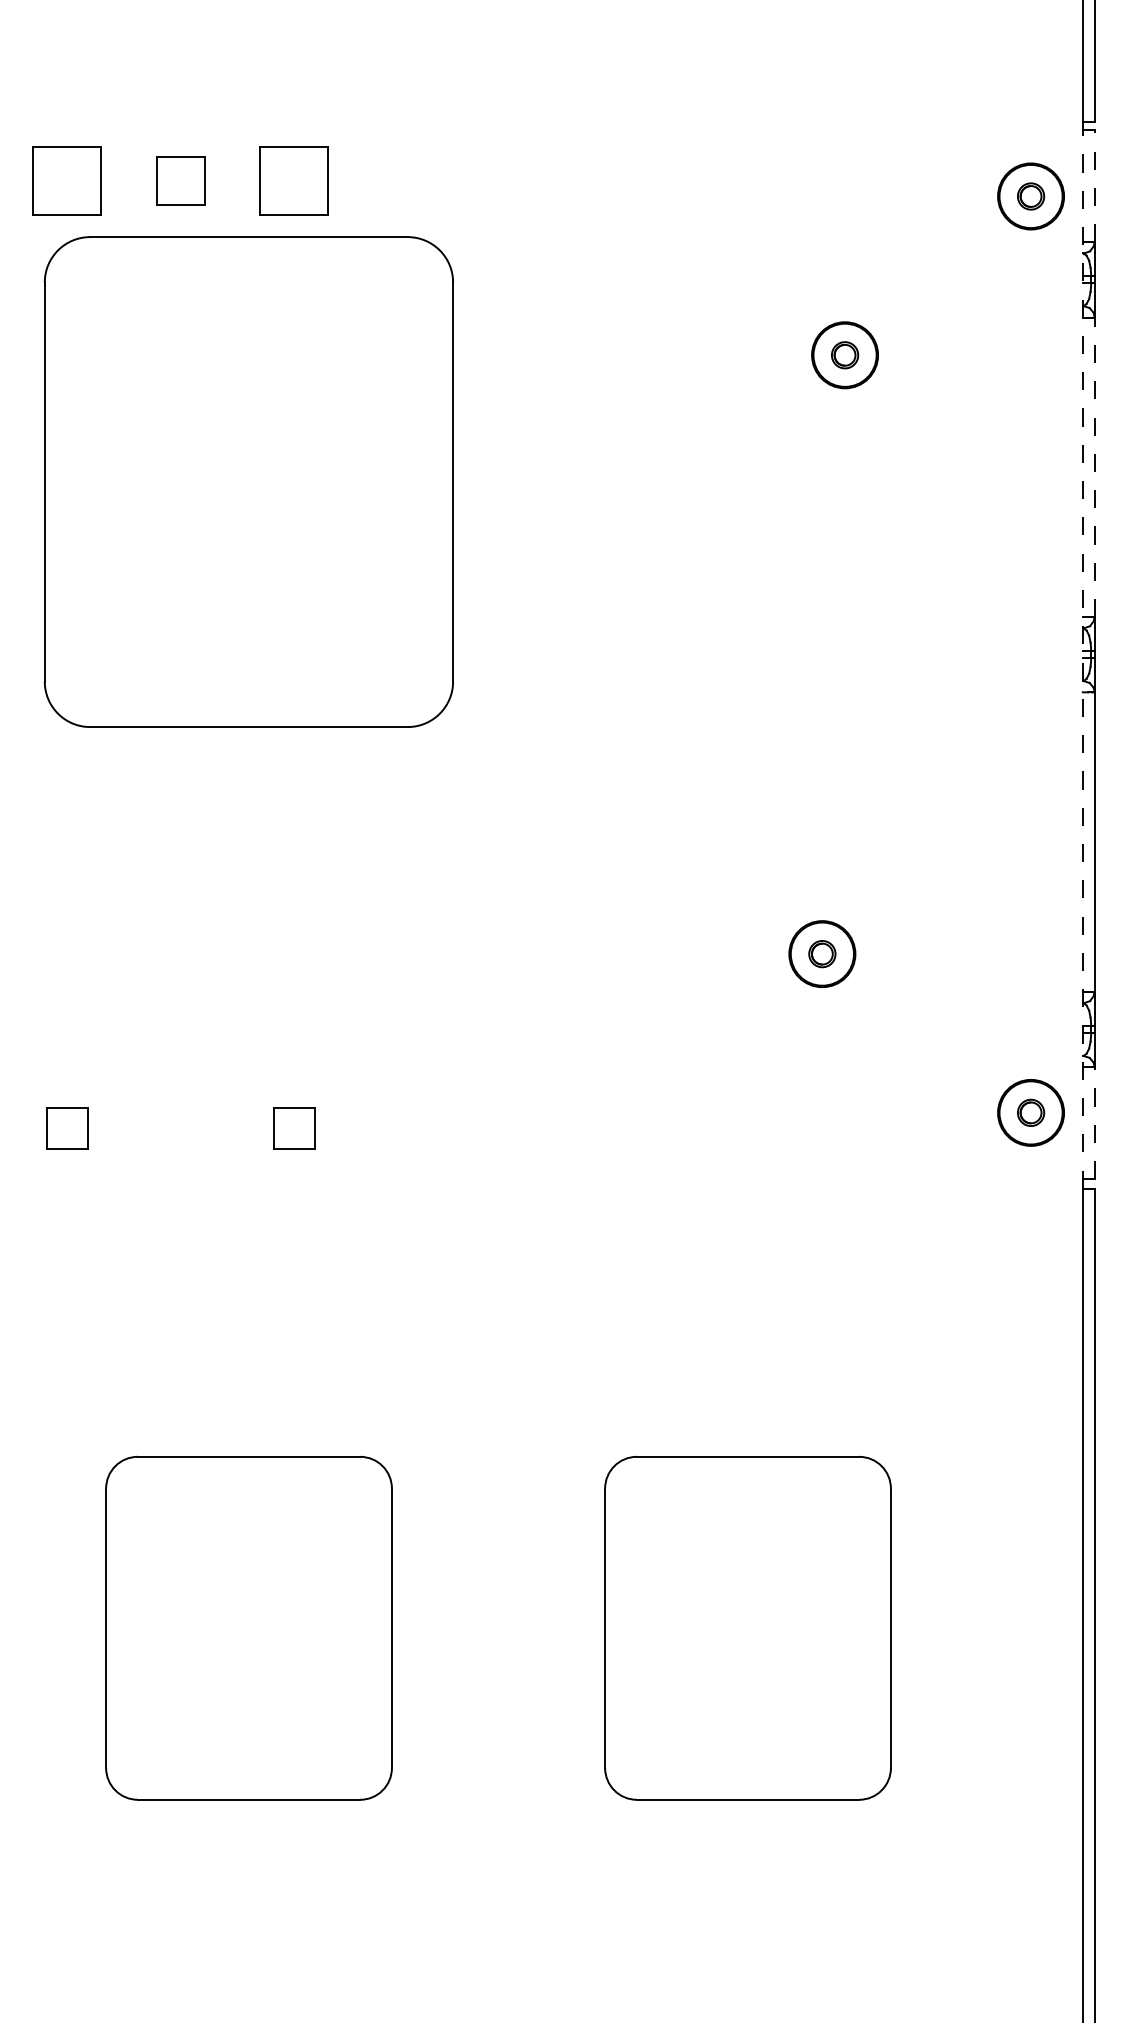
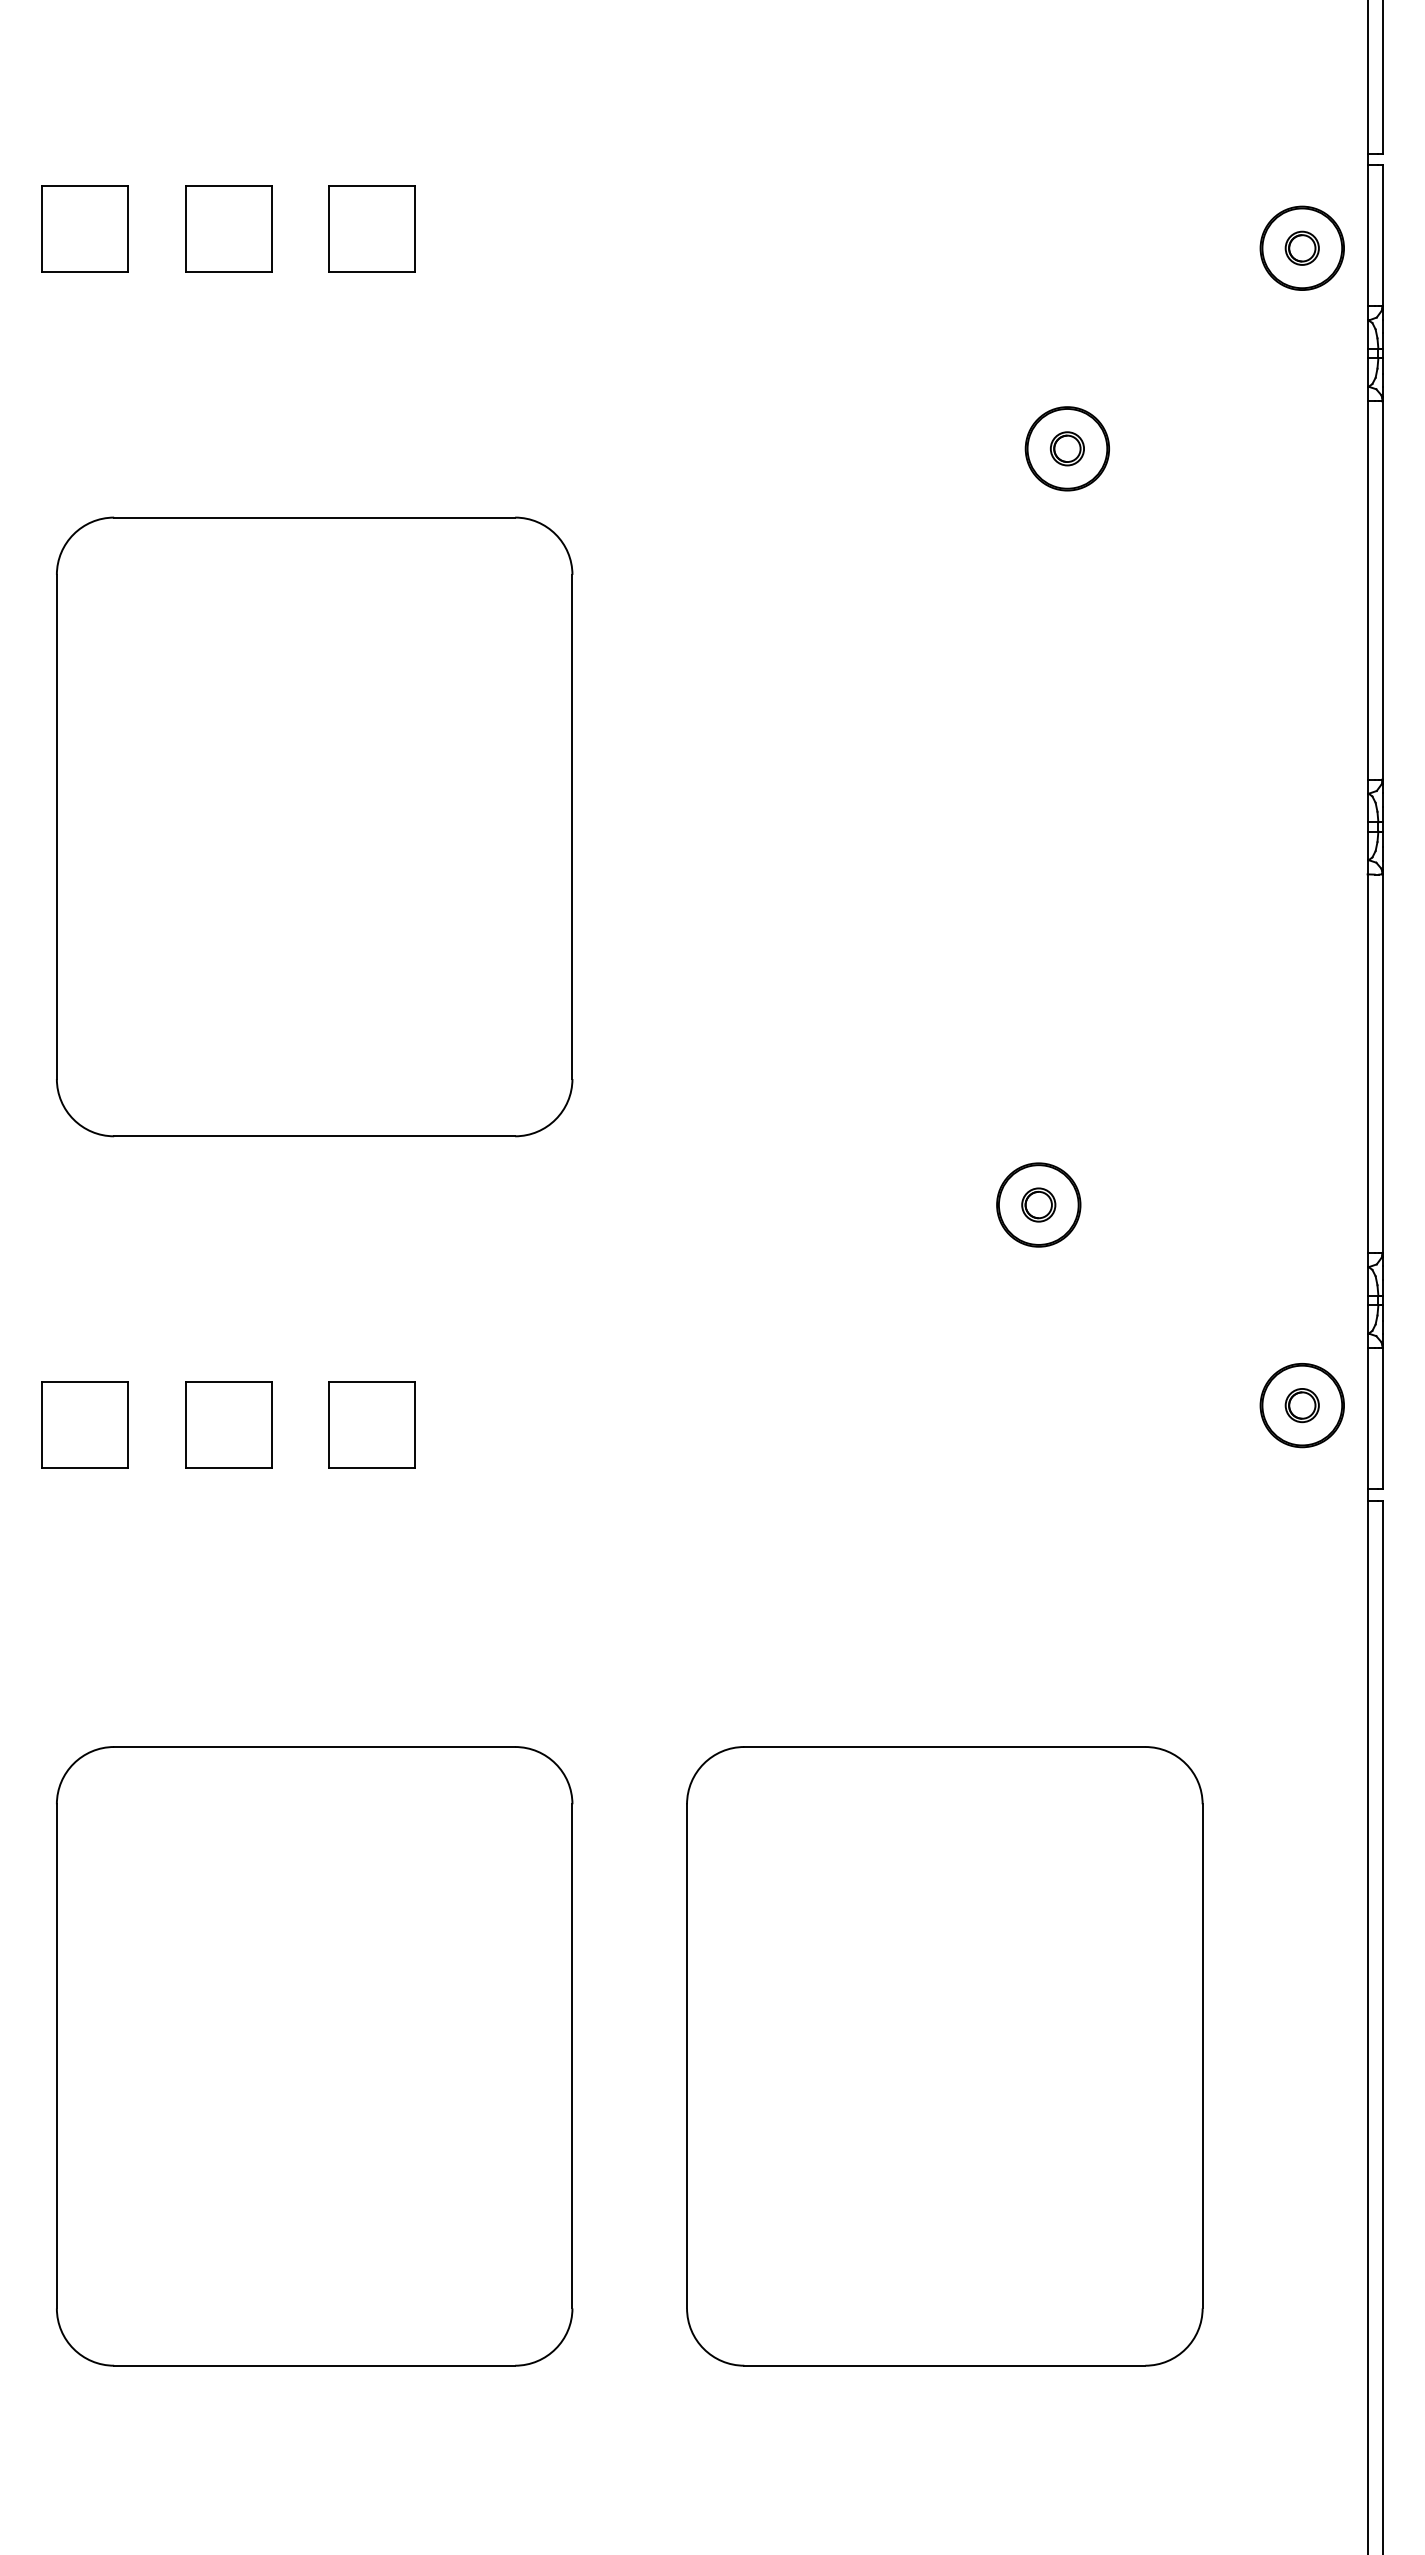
part: (180, 180) -> (228, 228), size x1.43
line: (1094, 186) -> (1382, 235), dashed -> solid
line: (1094, 466) -> (1382, 589), dashed -> solid
part: (248, 481) -> (314, 826), moved
line: (1082, 655) -> (1367, 827), dashed -> solid
line: (1094, 1123) -> (1382, 1418), dashed -> solid
part: (66, 1127) -> (84, 1424), size x1.67
part: (180, 1127) -> (228, 1424), added
part: (293, 1127) -> (371, 1424), size x1.67
part: (248, 1628) -> (314, 2056), size x1.43
part: (747, 1628) -> (944, 2056), size x1.43

